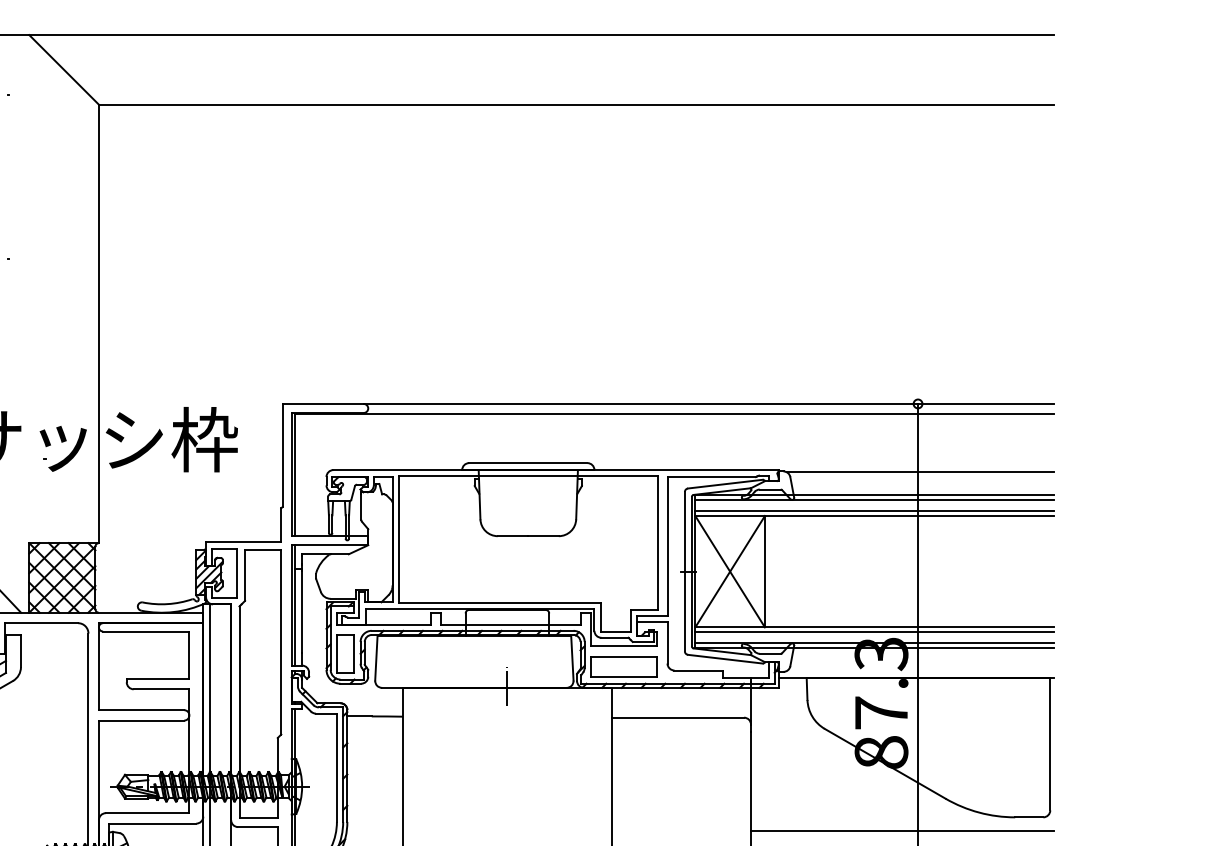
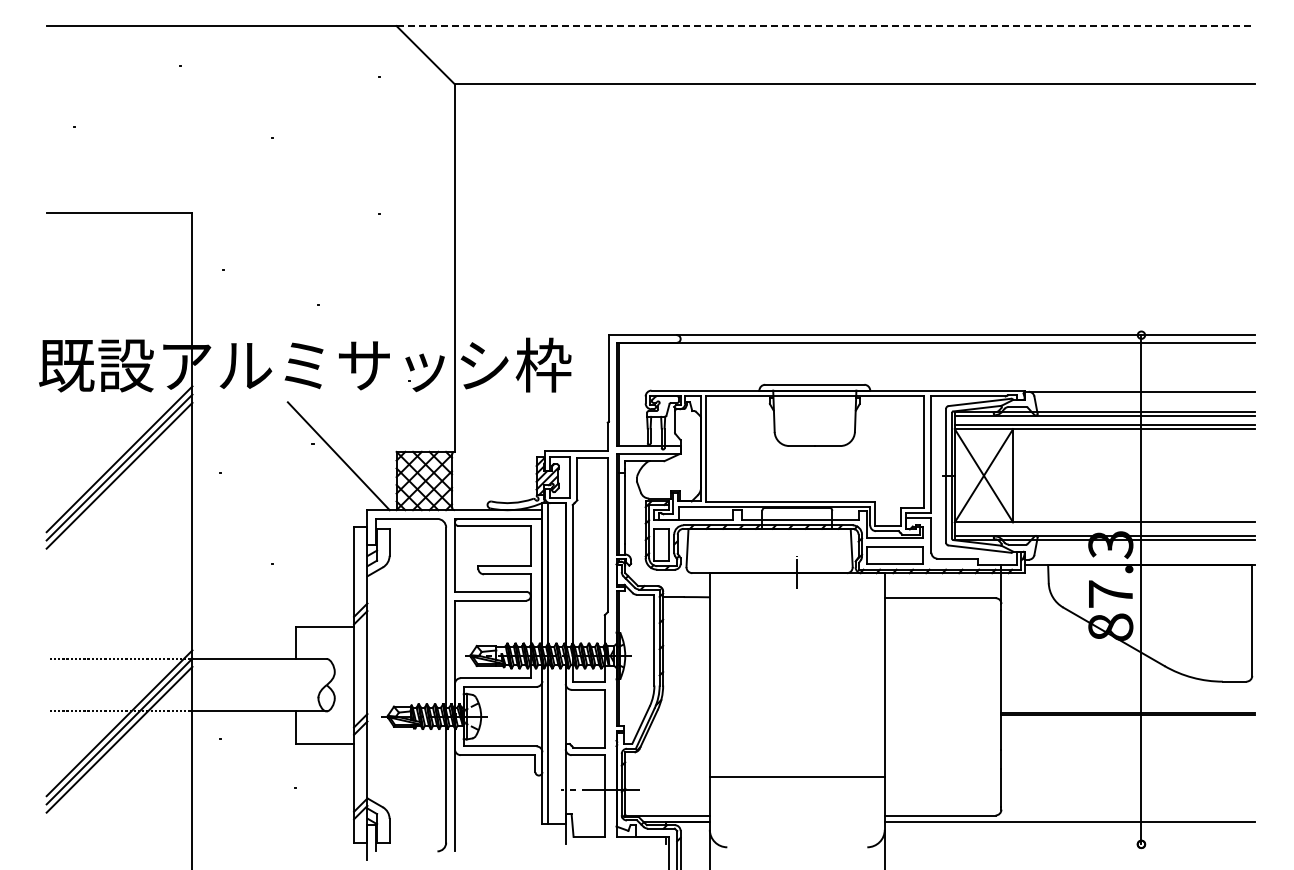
line: (542, 35) -> (826, 26), solid -> dashed
line: (873, 632) -> (1104, 526), removed
line: (902, 830) -> (1128, 692), removed

